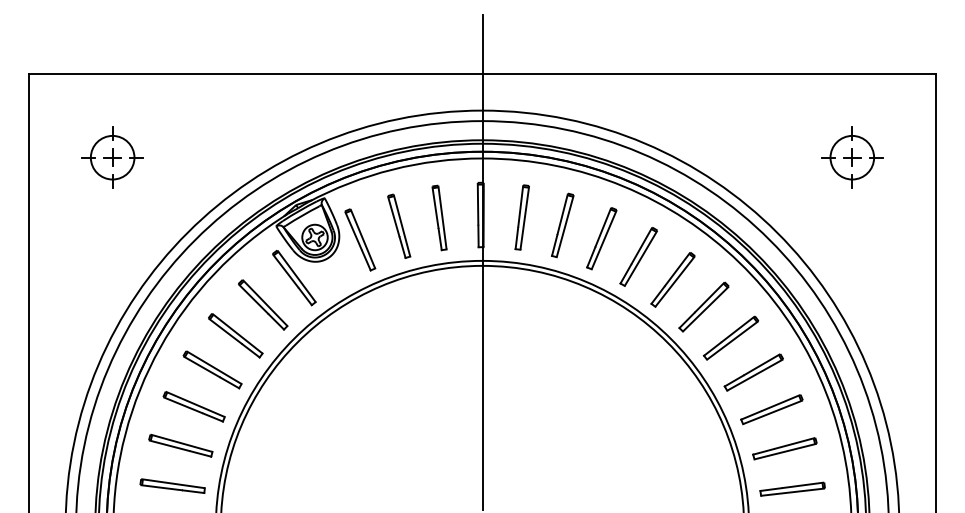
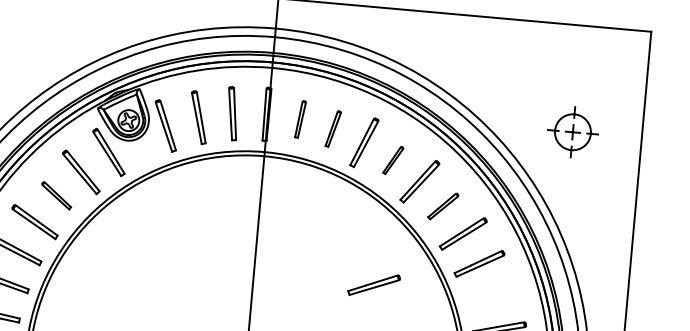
part: (852, 157) -> (573, 132), moved
part: (521, 217) -> (300, 119), size x0.7
part: (562, 225) -> (333, 128), size x0.7
part: (638, 256) -> (393, 159), size x0.6
part: (703, 306) -> (443, 205), size x0.7
part: (235, 335) -> (56, 195), size x0.7
part: (771, 409) -> (373, 285), moved

